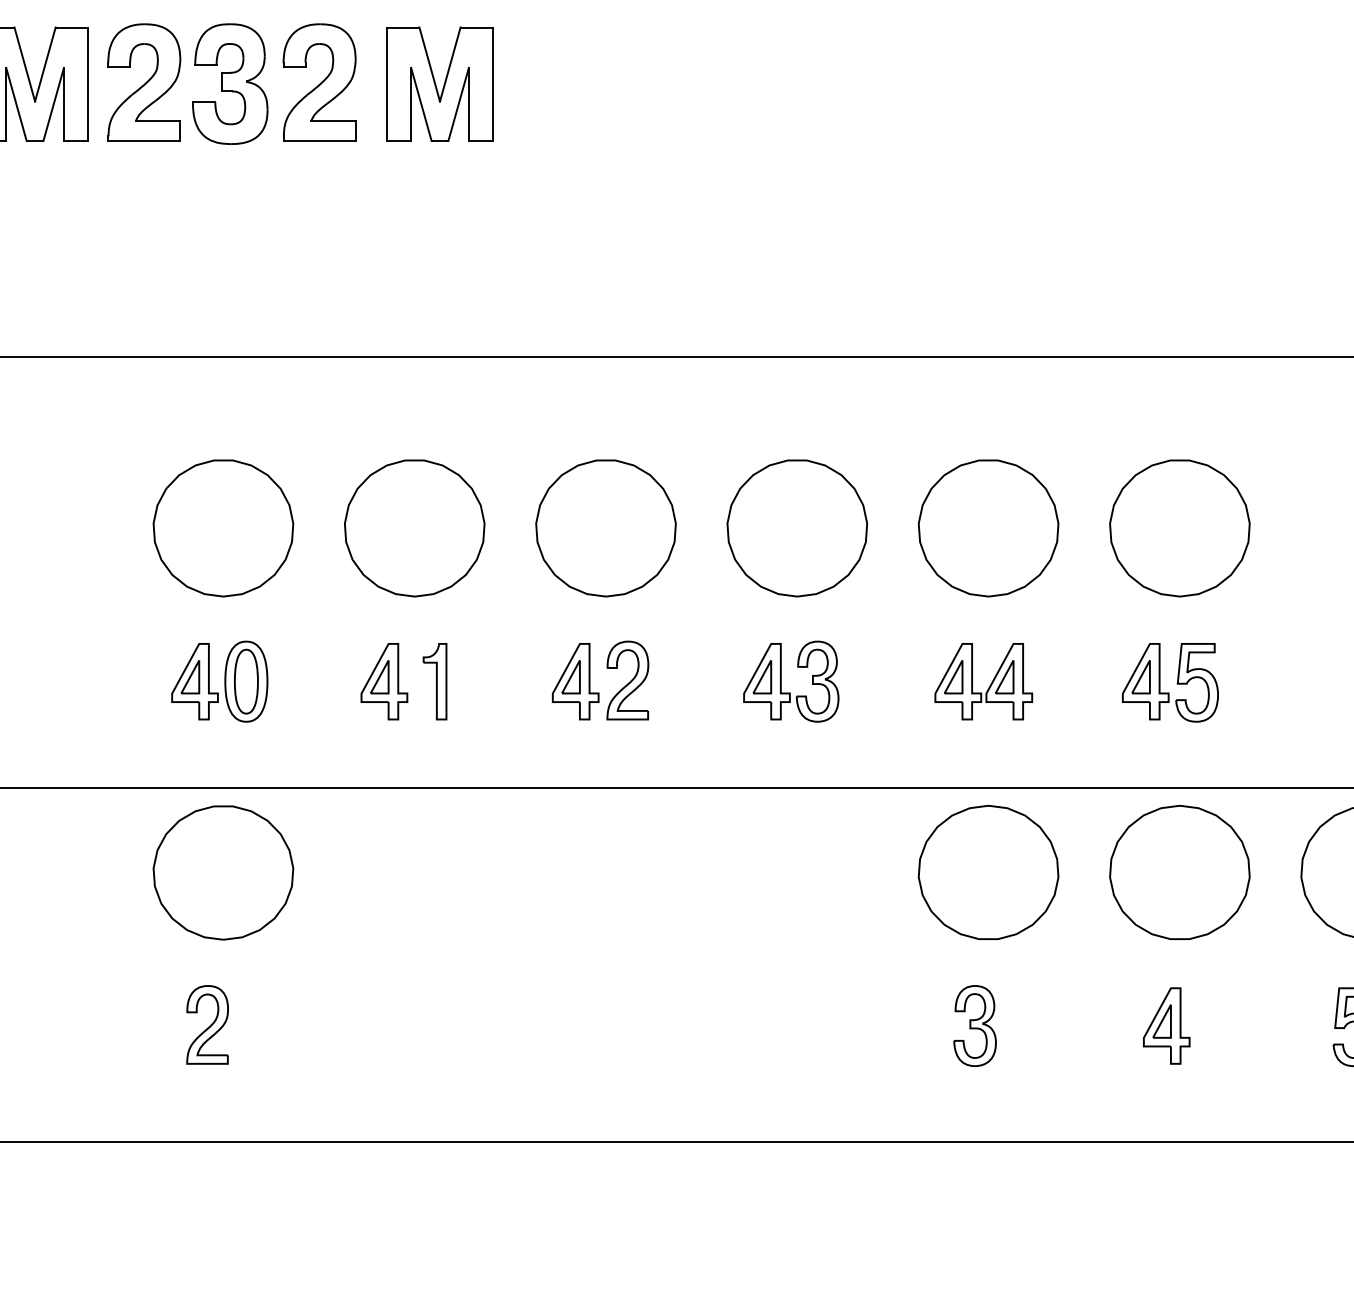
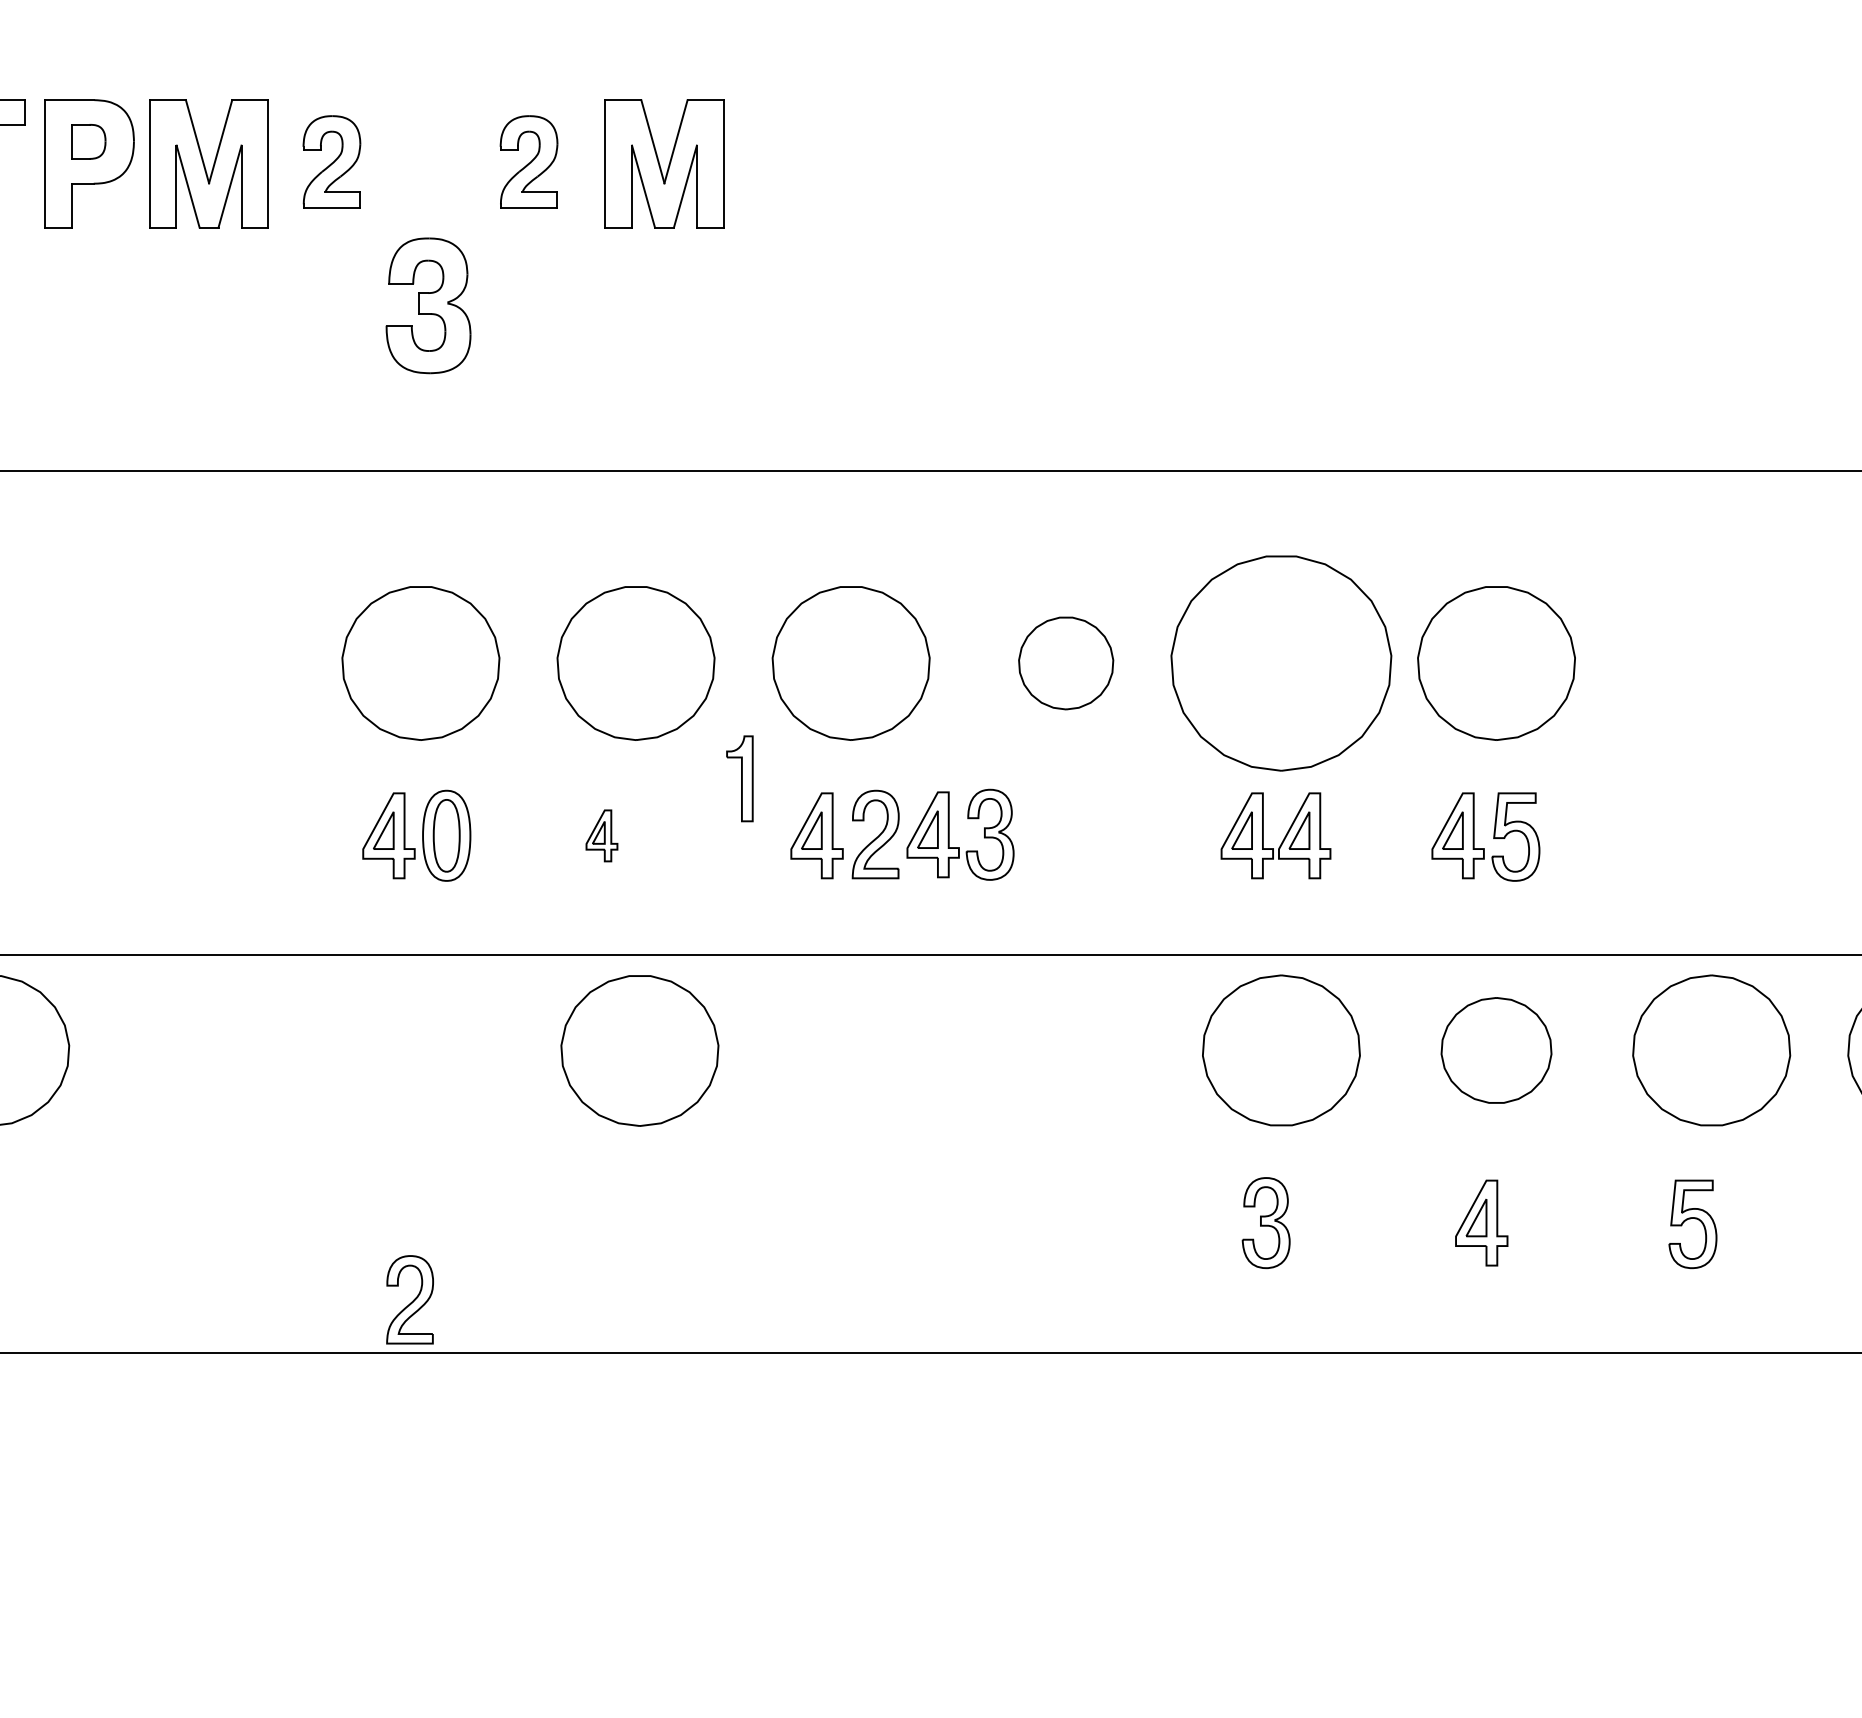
part: (143, 82) -> (331, 161), size x0.7
part: (319, 82) -> (528, 161), size x0.7
part: (230, 83) -> (428, 305), moved
part: (796, 528) -> (1065, 663), size x0.6
part: (988, 528) -> (1281, 663), size x1.4
part: (384, 681) -> (601, 835), size x0.6
part: (434, 681) -> (739, 778), moved
part: (781, 681) -> (949, 834), moved
part: (223, 872) -> (639, 1050), moved
part: (1179, 872) -> (1496, 1050), size x0.7
part: (207, 1024) -> (409, 1299), moved

